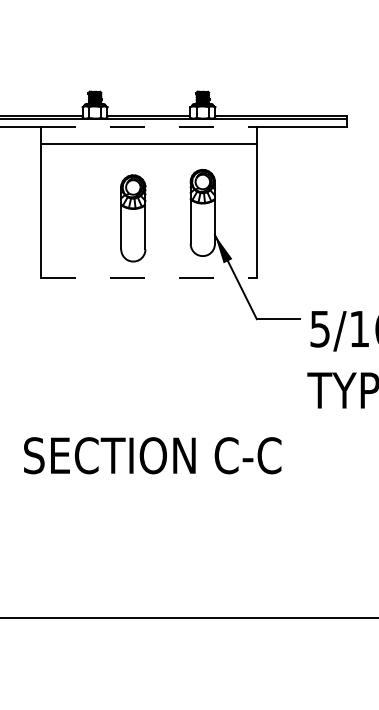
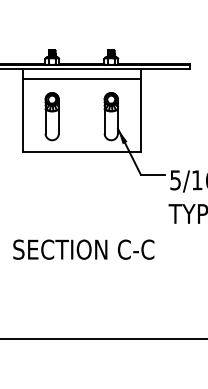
line: (150, 126) -> (82, 69), dashed -> solid
part: (132, 218) -> (51, 116), moved
line: (150, 278) -> (82, 152), dashed -> solid

